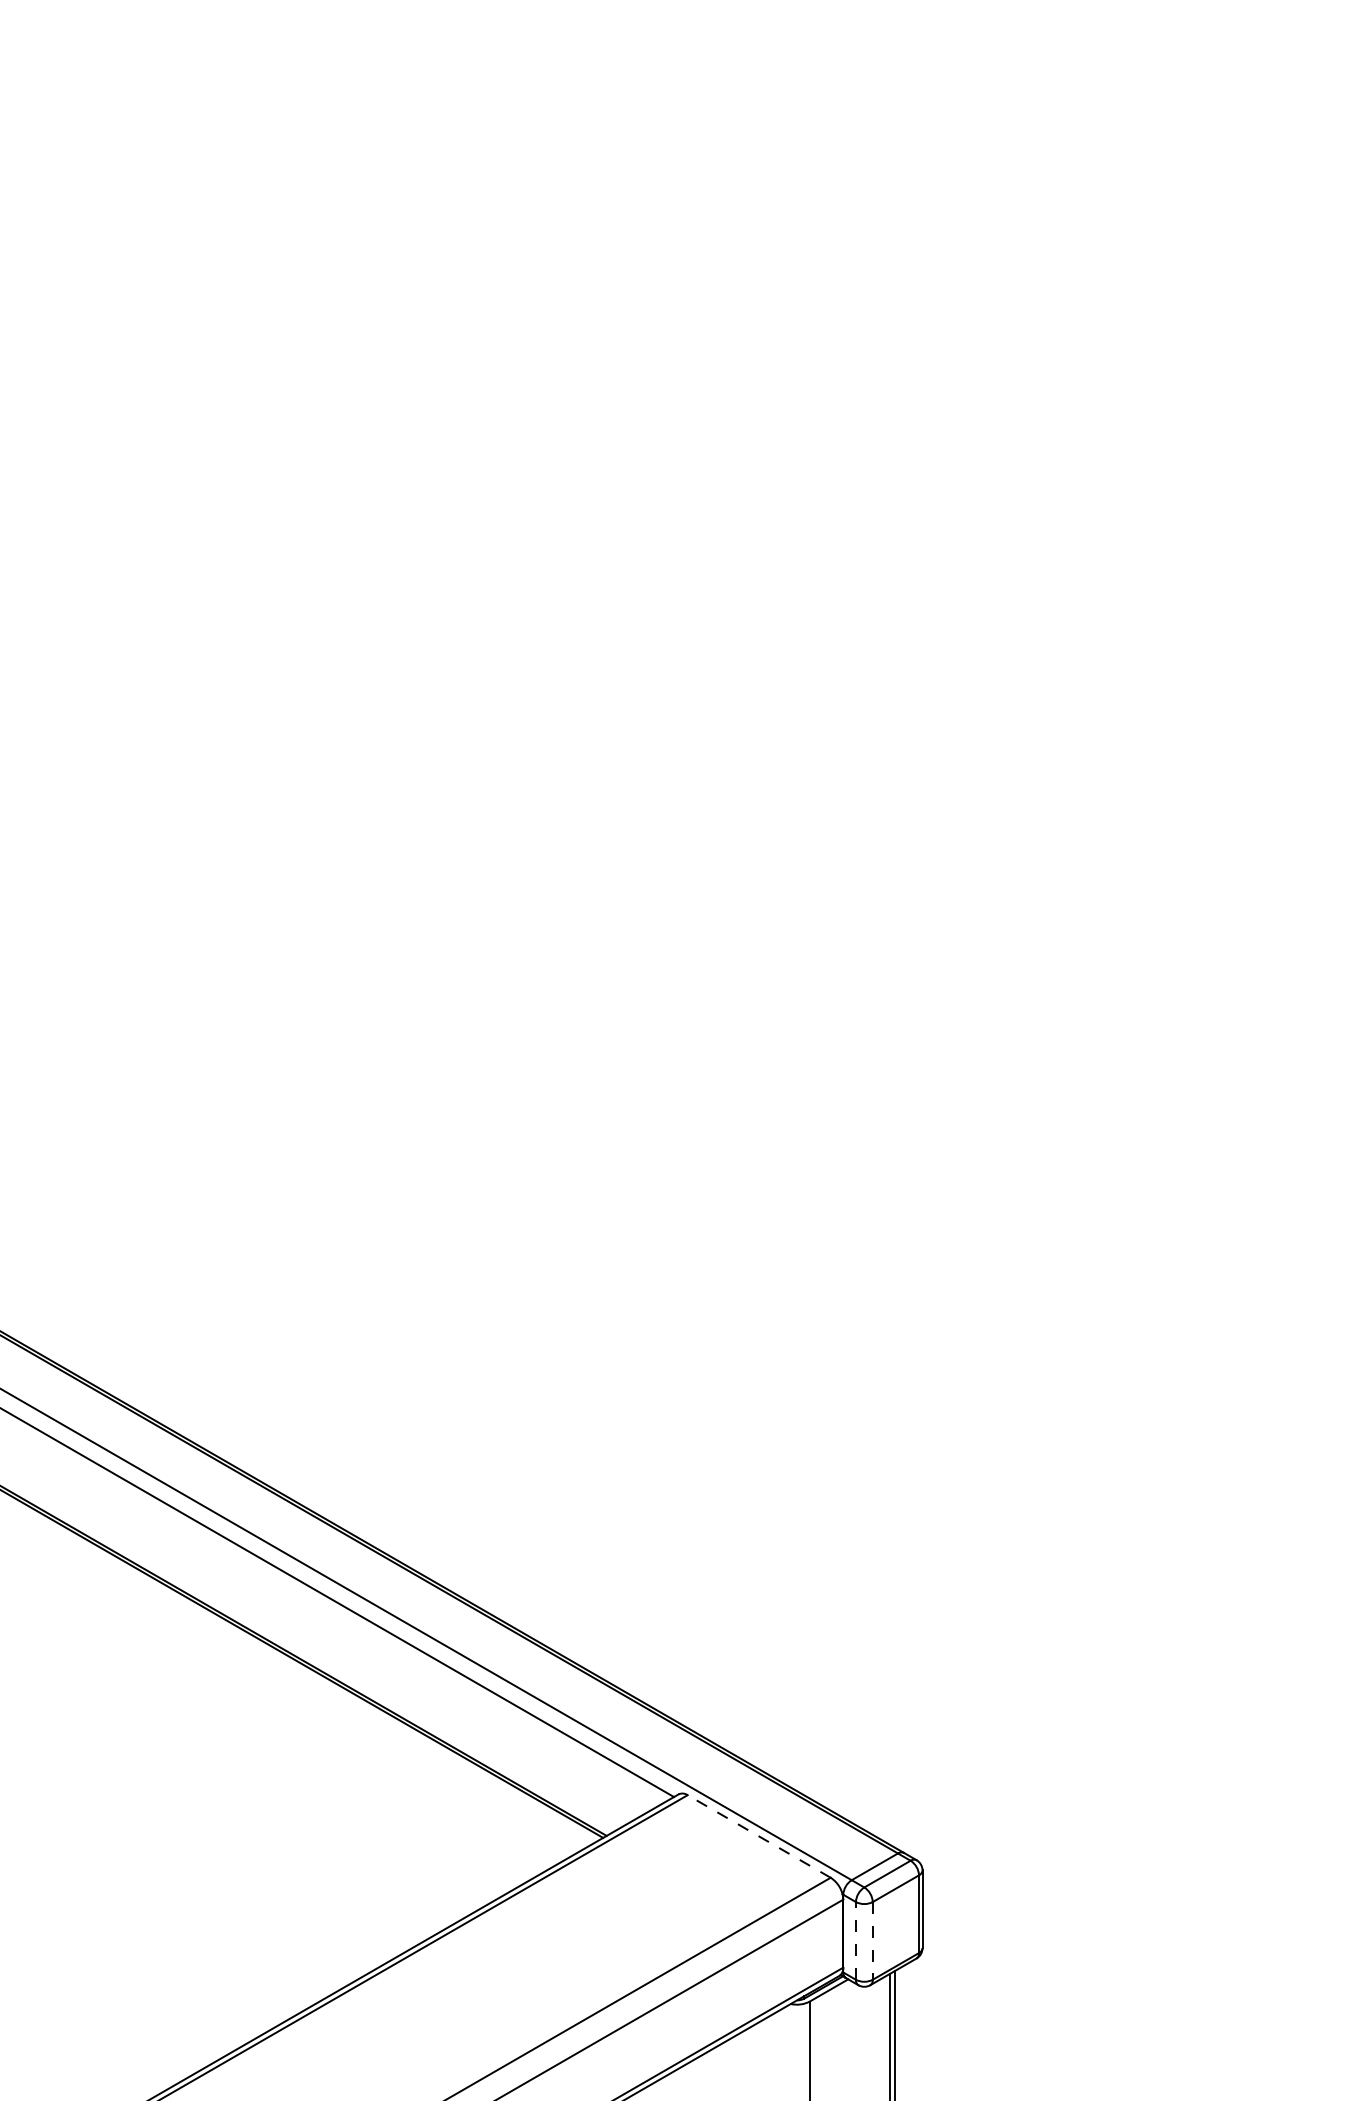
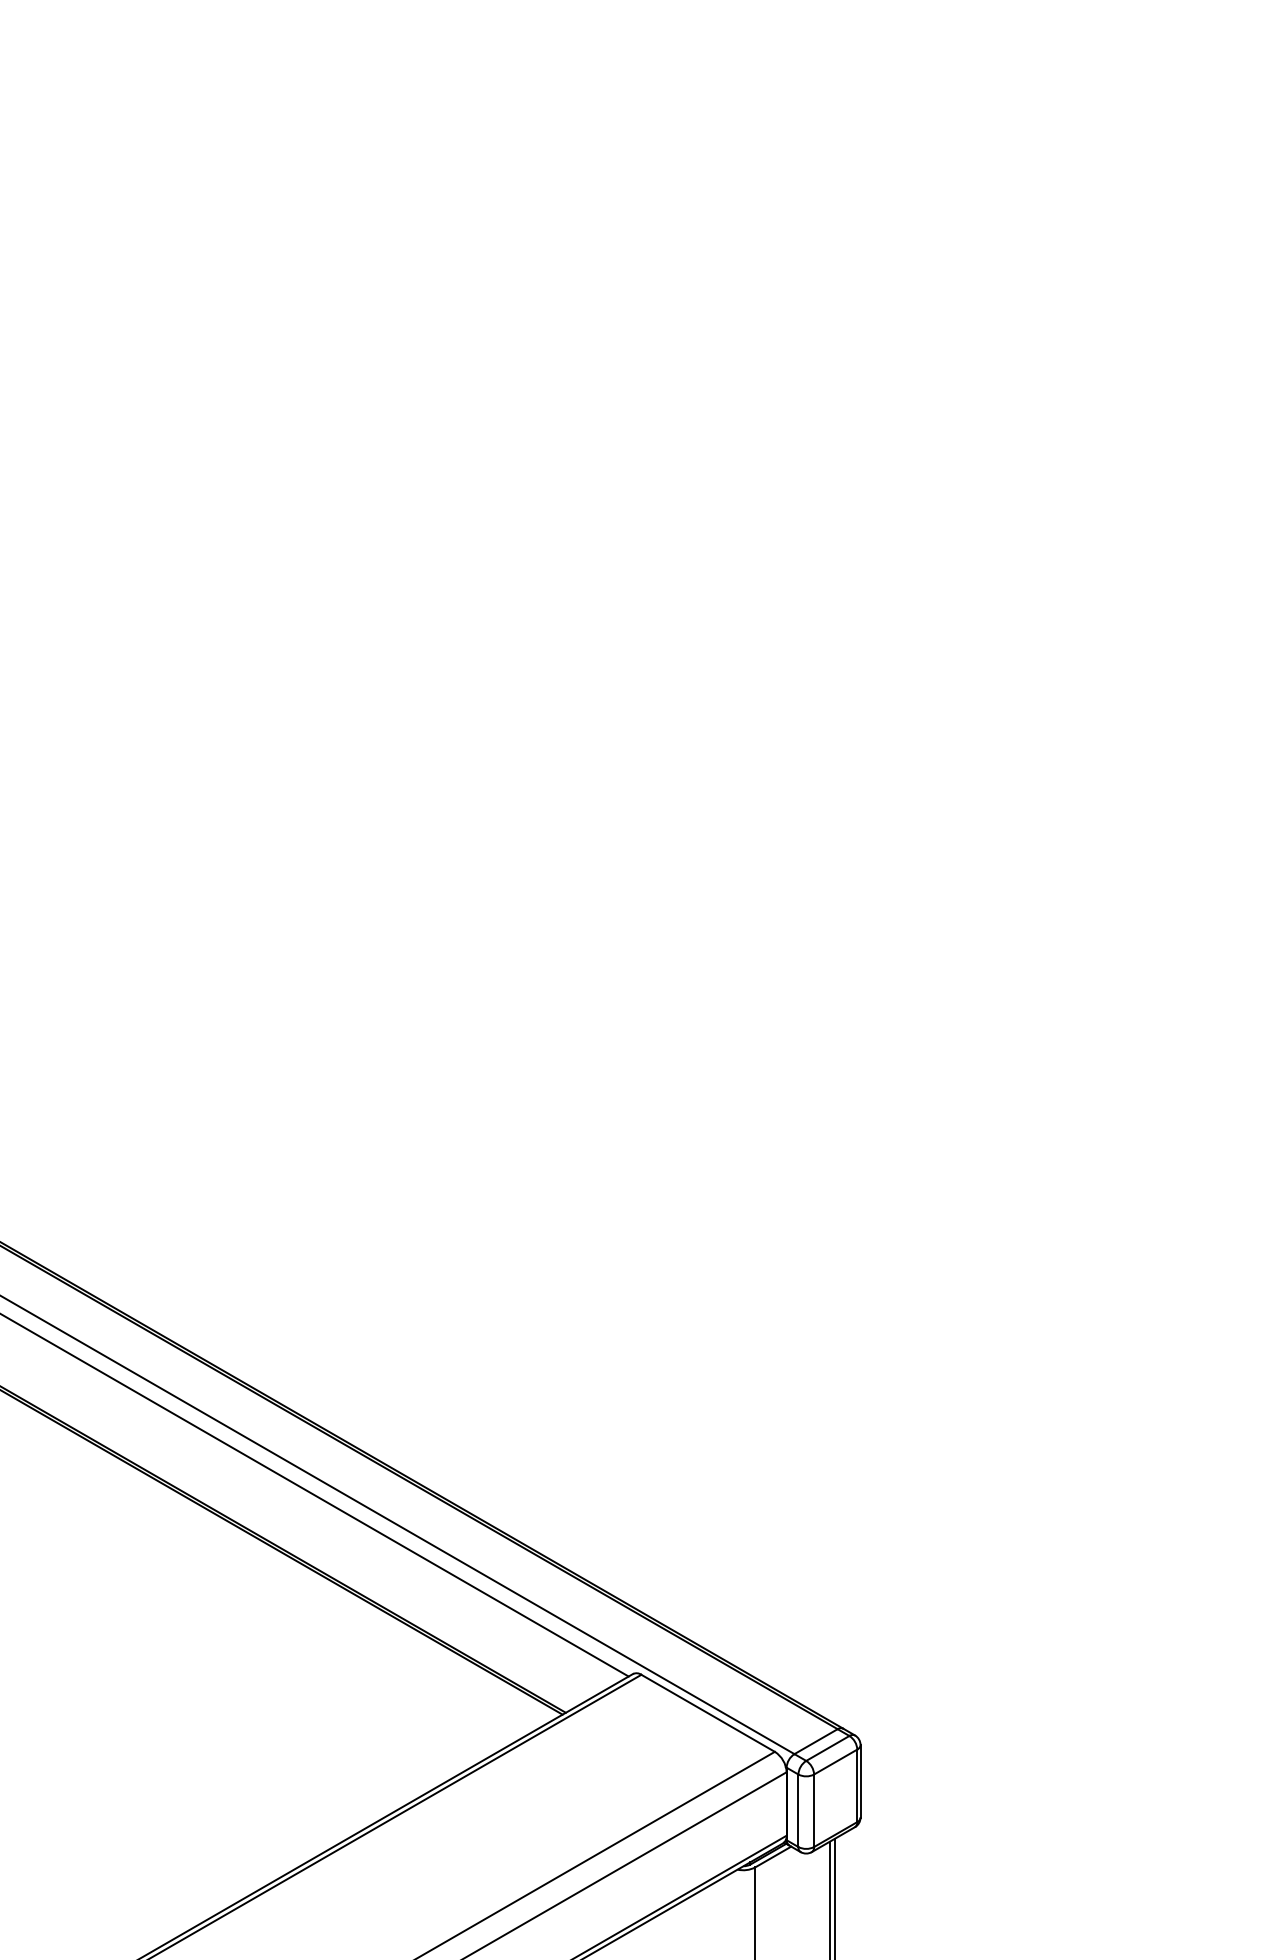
line: (758, 1836) -> (707, 1713), dashed -> solid
line: (856, 1940) -> (798, 1810), dashed -> solid
line: (873, 1941) -> (814, 1811), dashed -> solid

